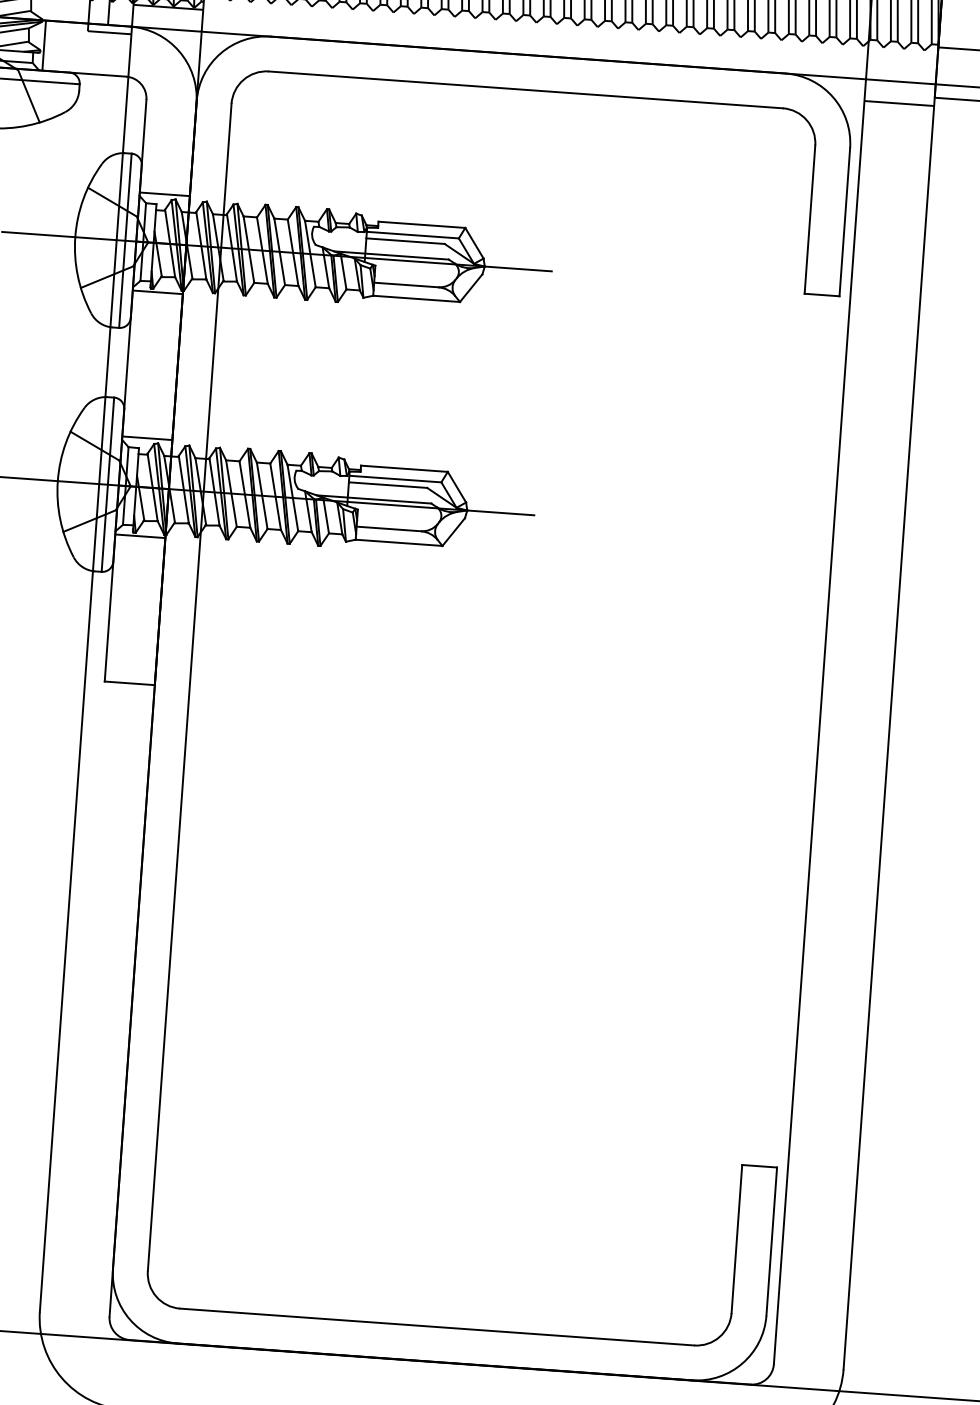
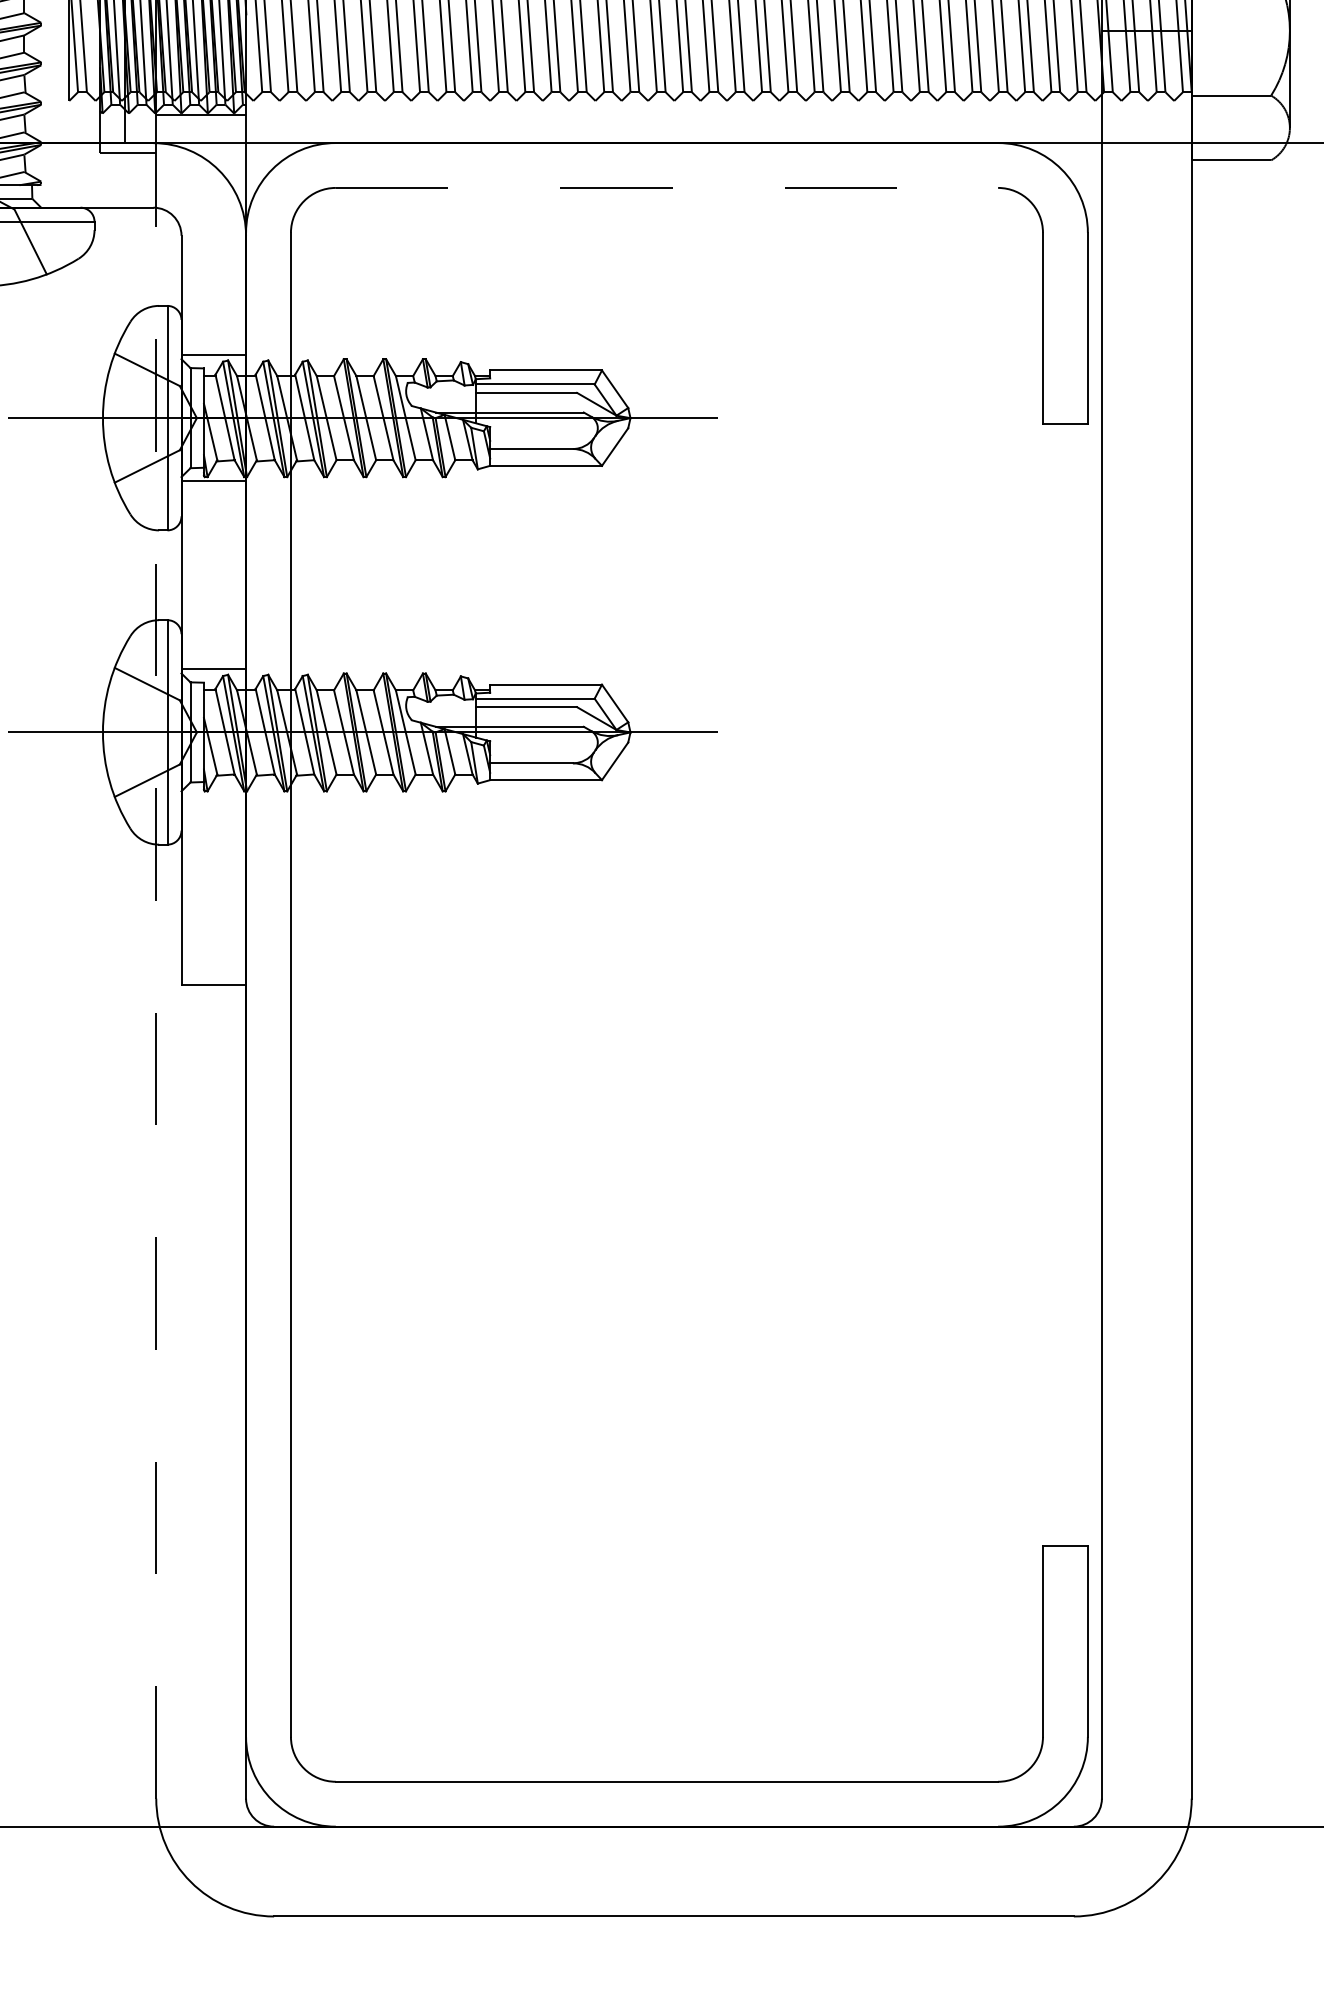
line: (44, 45) -> (45, 175), removed
line: (526, 89) -> (667, 187), solid -> dashed
line: (899, 103) -> (1146, 171), removed
line: (140, 536) -> (213, 795), removed
line: (86, 668) -> (156, 970), solid -> dashed

